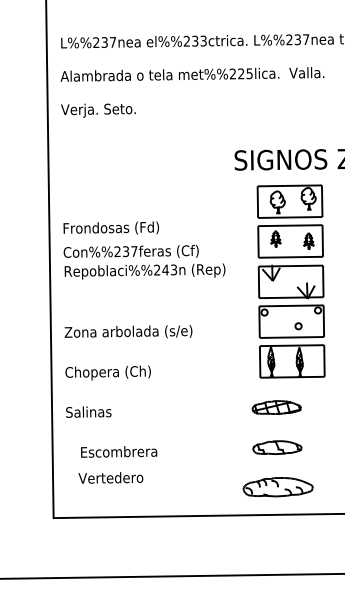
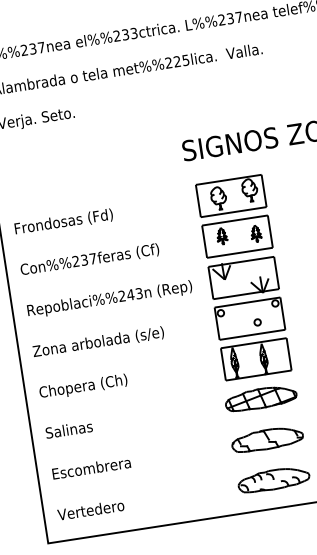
text: (110, 227) -> (62, 221), moved
text: (144, 271) -> (109, 299), moved
part: (290, 281) -> (243, 277), moved
part: (276, 407) -> (260, 398), size x1.43
part: (277, 447) -> (267, 439), size x1.43
text: (119, 451) -> (91, 467), moved
text: (110, 477) -> (90, 509), moved

